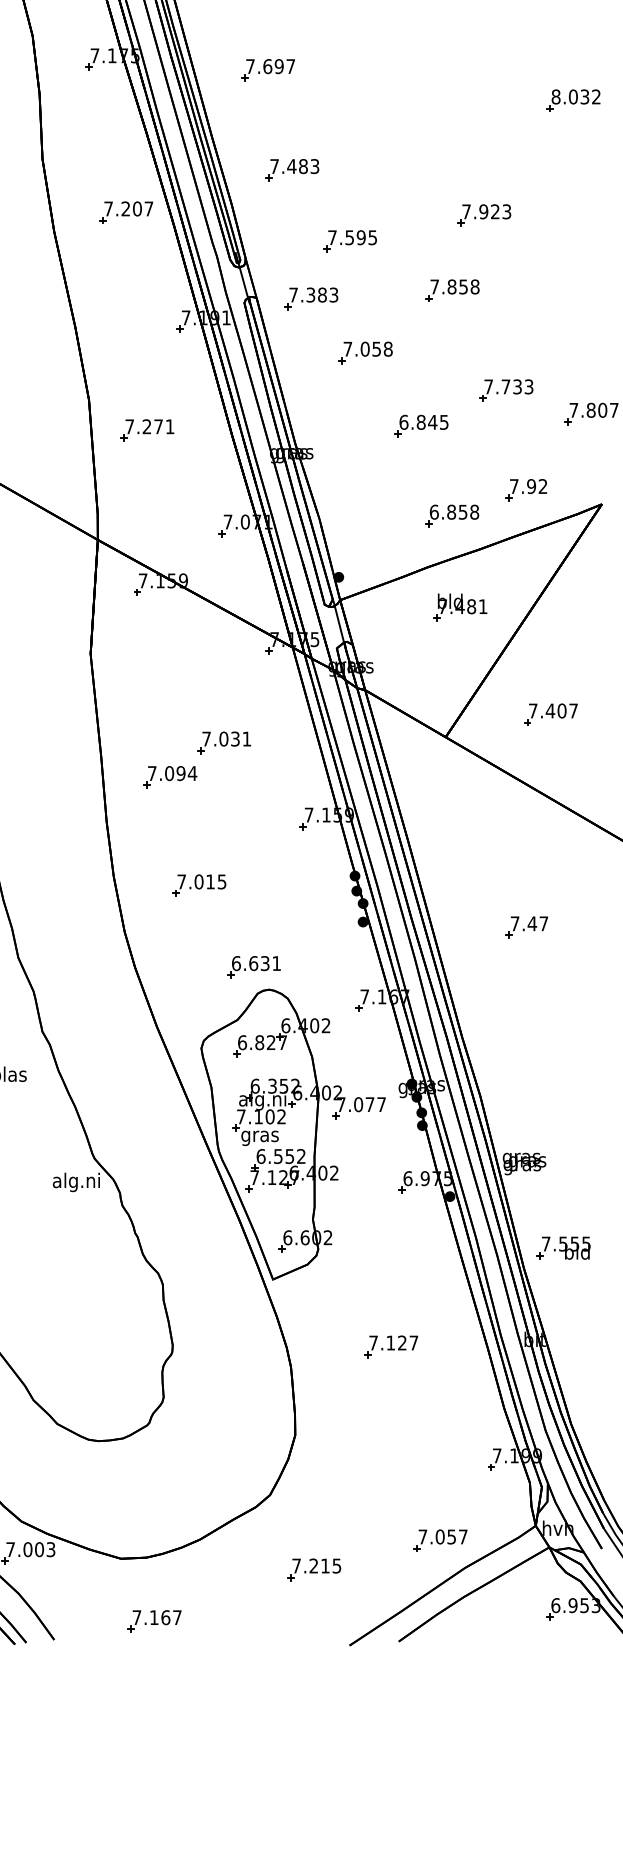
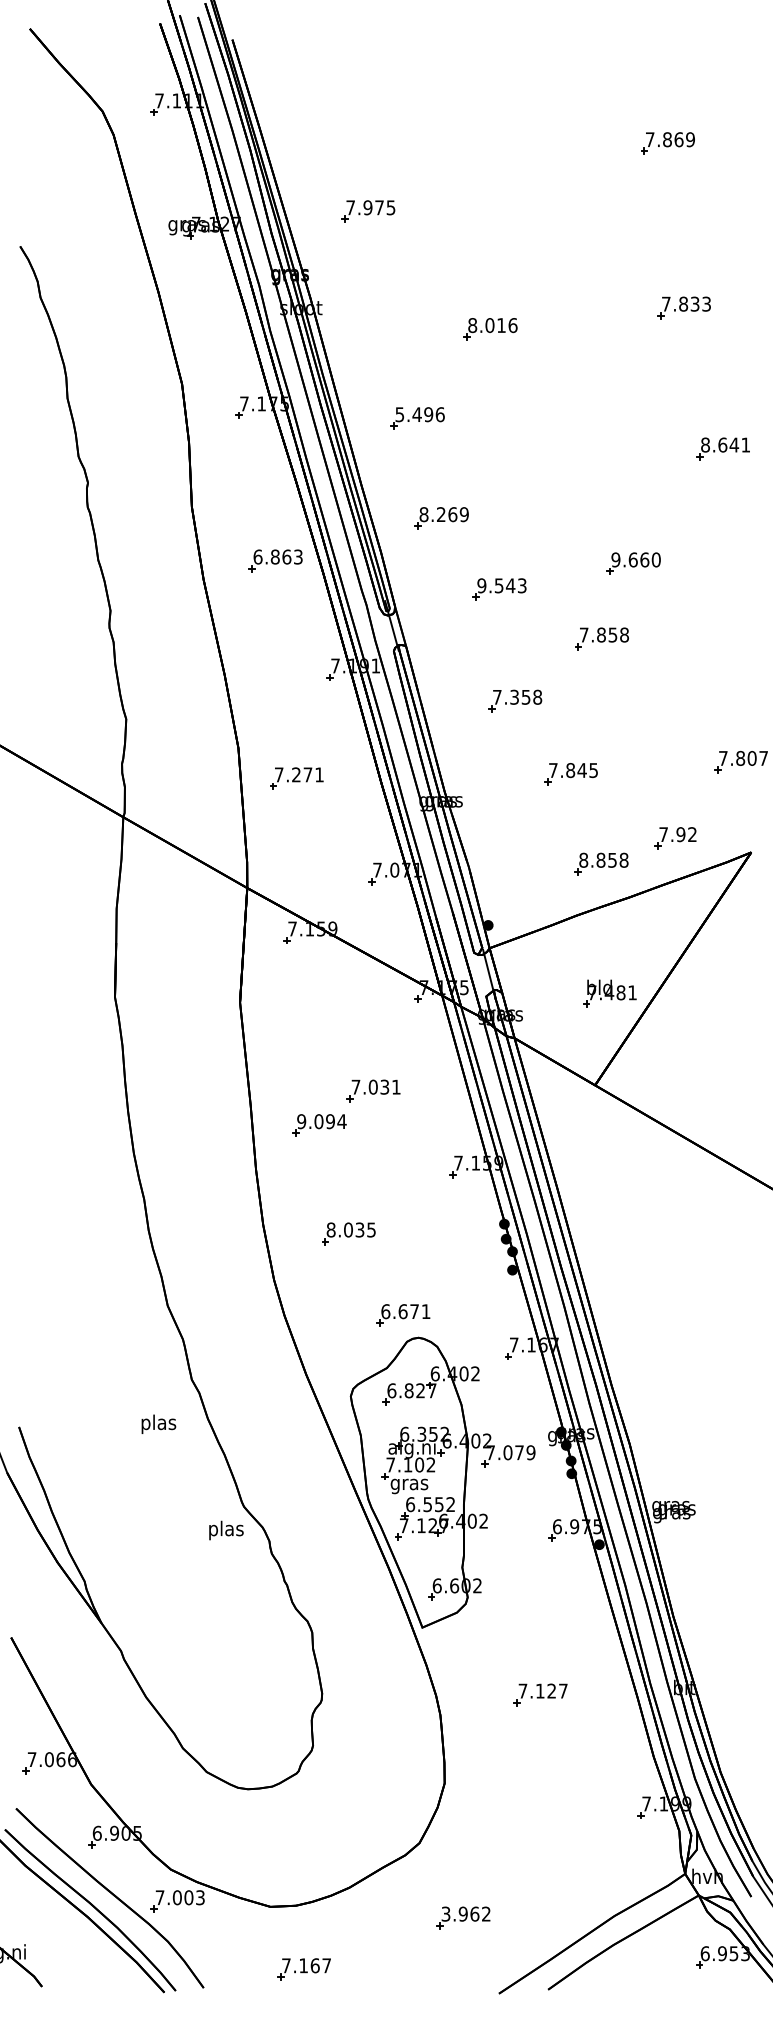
text: (270, 66) -> (419, 414), 7.697 -> 5.496
text: (584, 96) -> (733, 444), 8.032 -> 8.641
text: (294, 166) -> (443, 514), 7.483 -> 8.269
text: (128, 208) -> (277, 556), 7.207 -> 6.863
text: (486, 211) -> (635, 559), 7.923 -> 9.660
text: (352, 237) -> (501, 585), 7.595 -> 9.543
part: (311, 298) -> (460, 646), removed
text: (365, 348) -> (514, 696), 7.058 -> 7.358
part: (506, 390) -> (655, 738), removed
text: (404, 422) -> (553, 770), 6.845 -> 7.845
text: (434, 511) -> (583, 859), 6.858 -> 8.858
part: (460, 607) -> (609, 993), moved
part: (551, 714) -> (700, 1062), removed
text: (152, 773) -> (301, 1121), 7.094 -> 9.094
text: (196, 881) -> (345, 1229), 7.015 -> 8.035
part: (527, 927) -> (676, 1275), removed
text: (265, 963) -> (414, 1311), 6.631 -> 6.671
text: (381, 1104) -> (530, 1452), 7.077 -> 7.079
text: (76, 1182) -> (225, 1530), alg.ni -> plas
part: (564, 1247) -> (713, 1595), removed
part: (440, 1540) -> (589, 1888), removed
text: (316, 1565) -> (465, 1913), 7.215 -> 3.962

